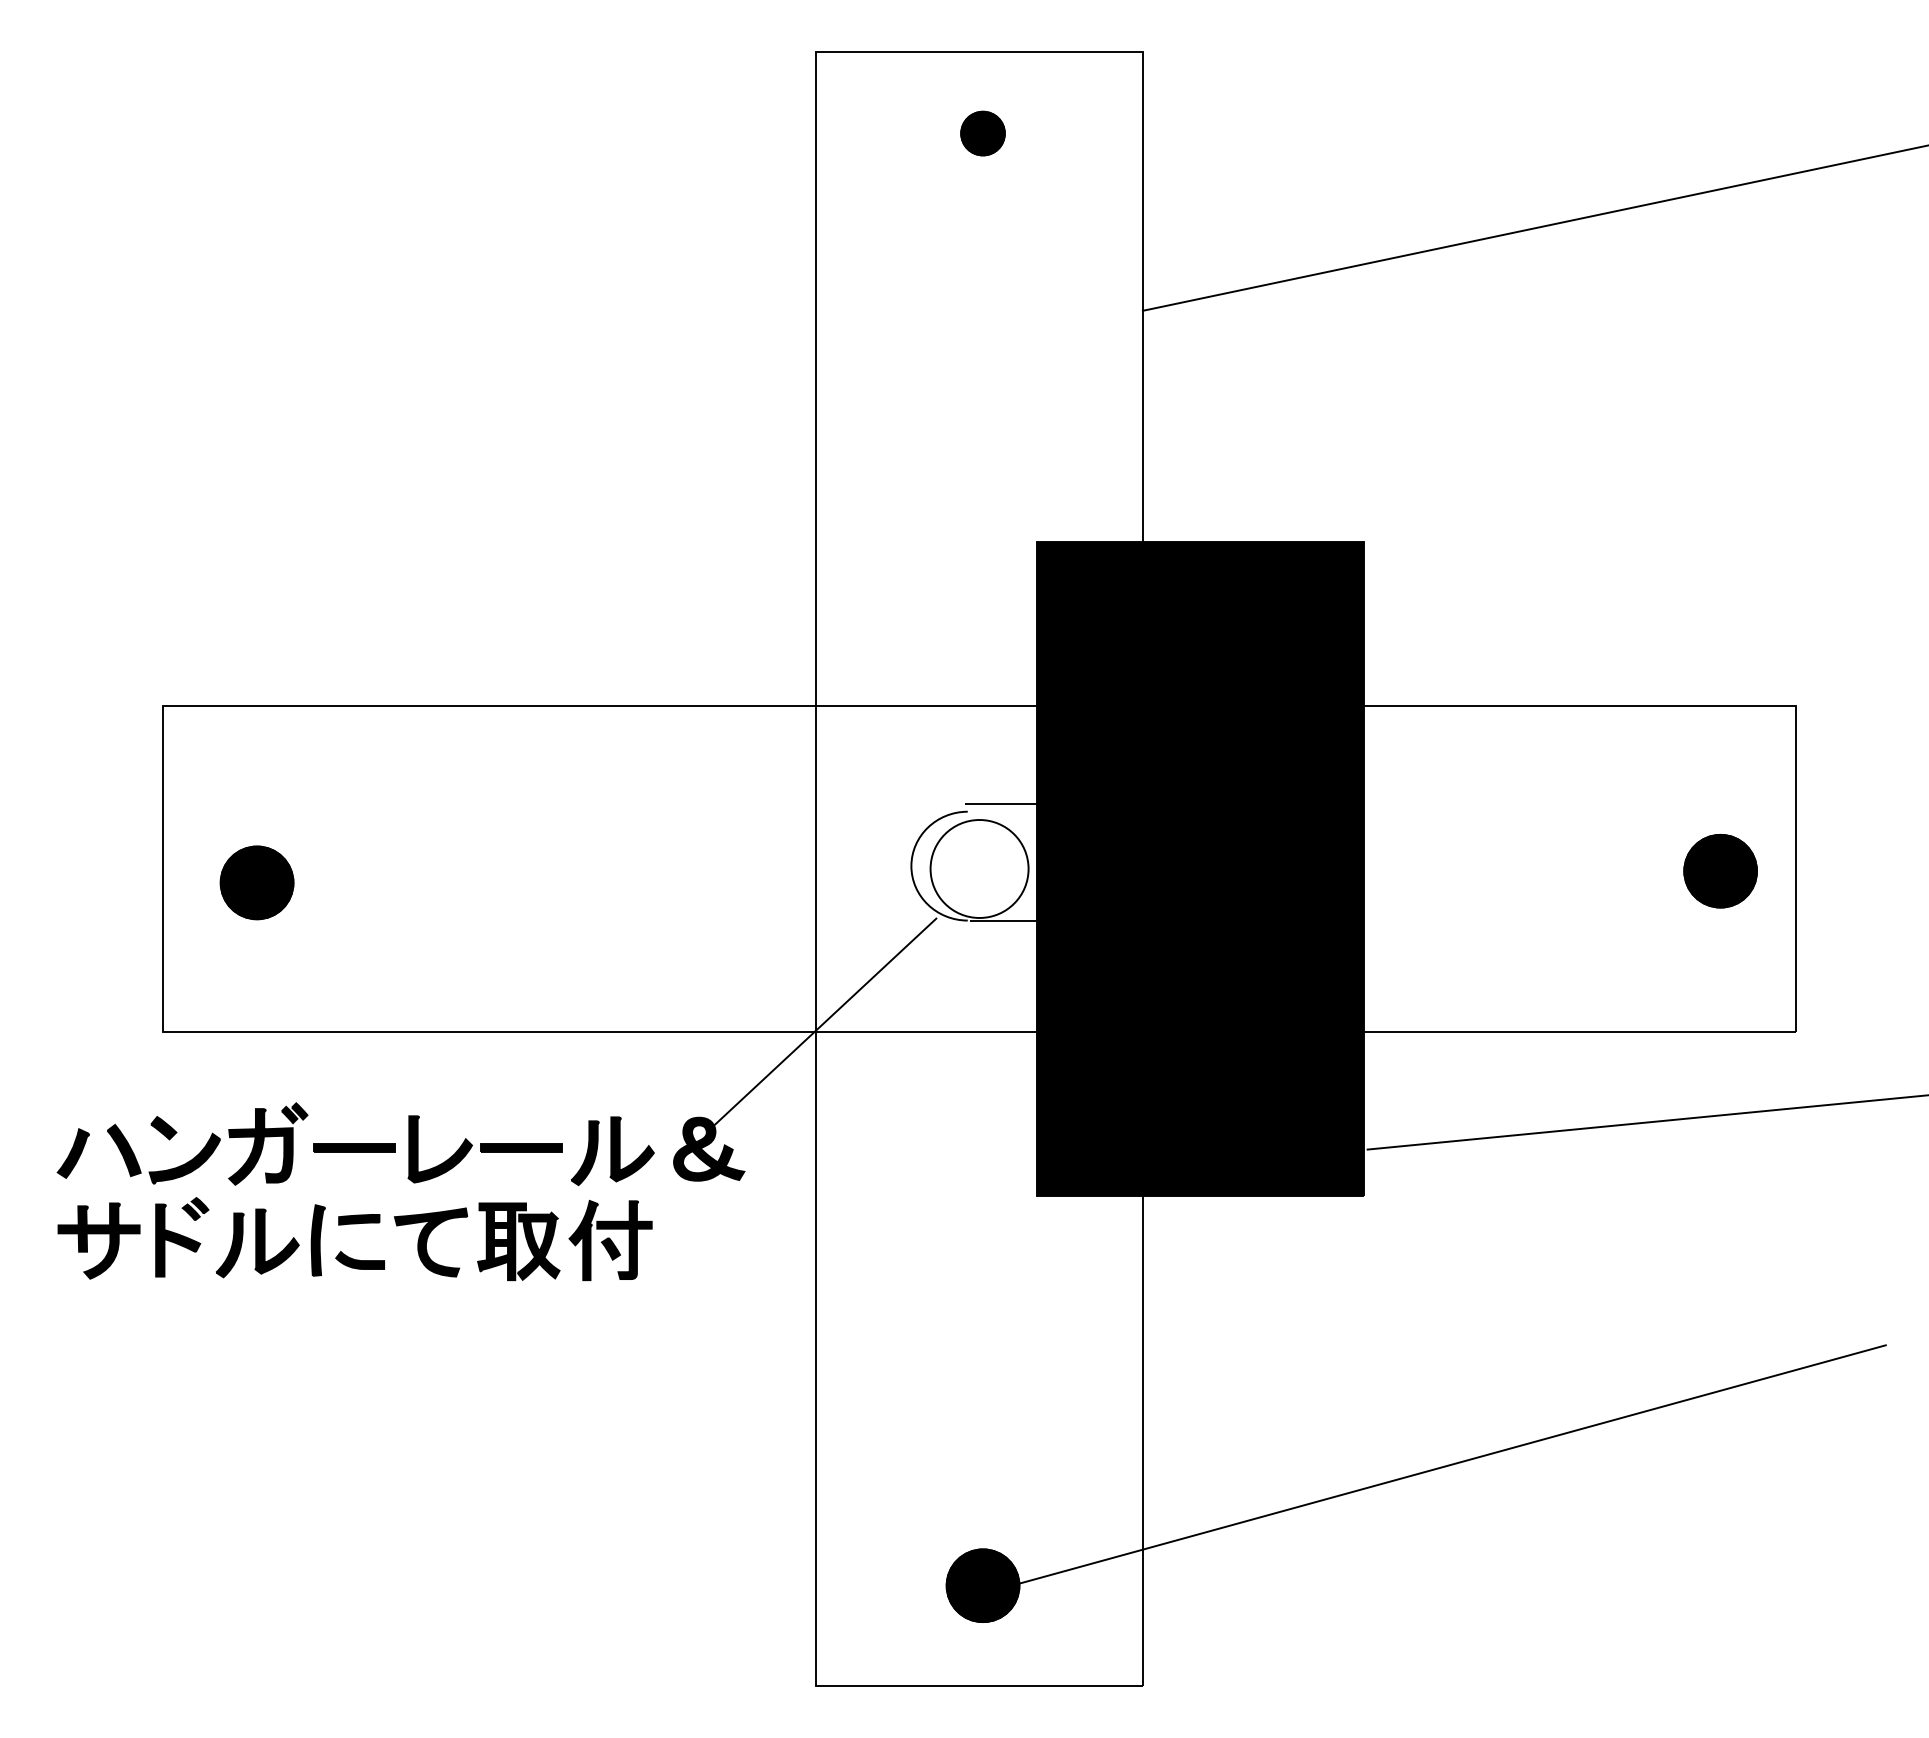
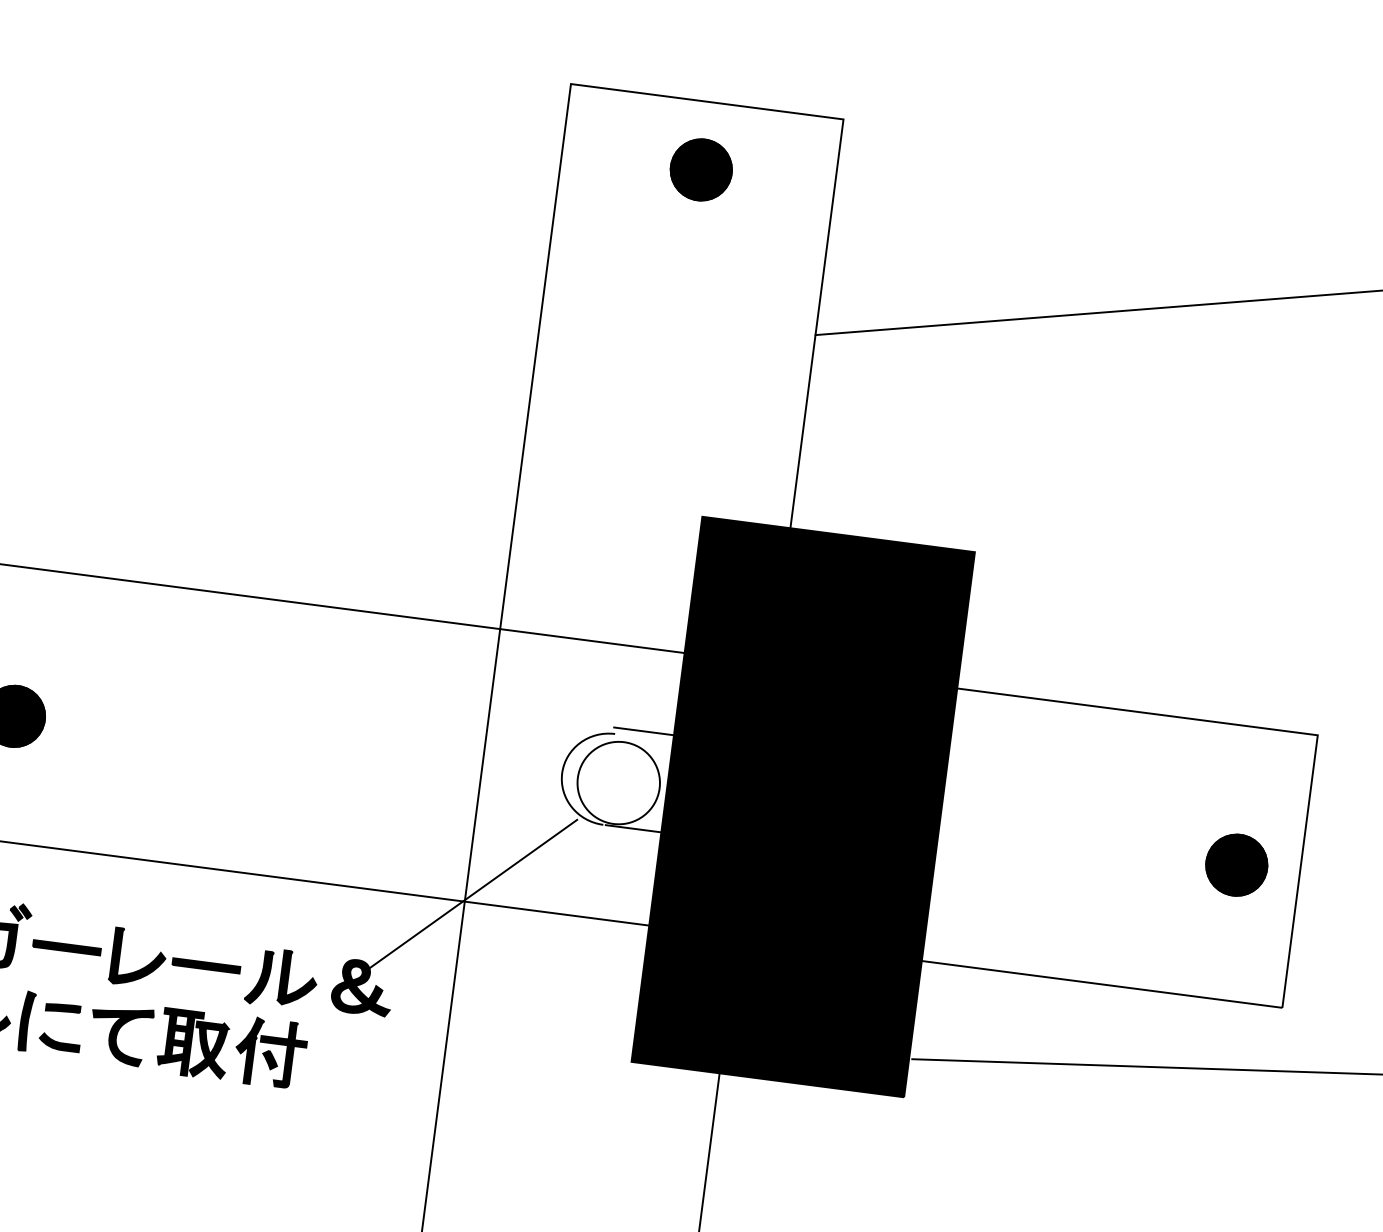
part: (982, 133) -> (700, 169), size x1.67

